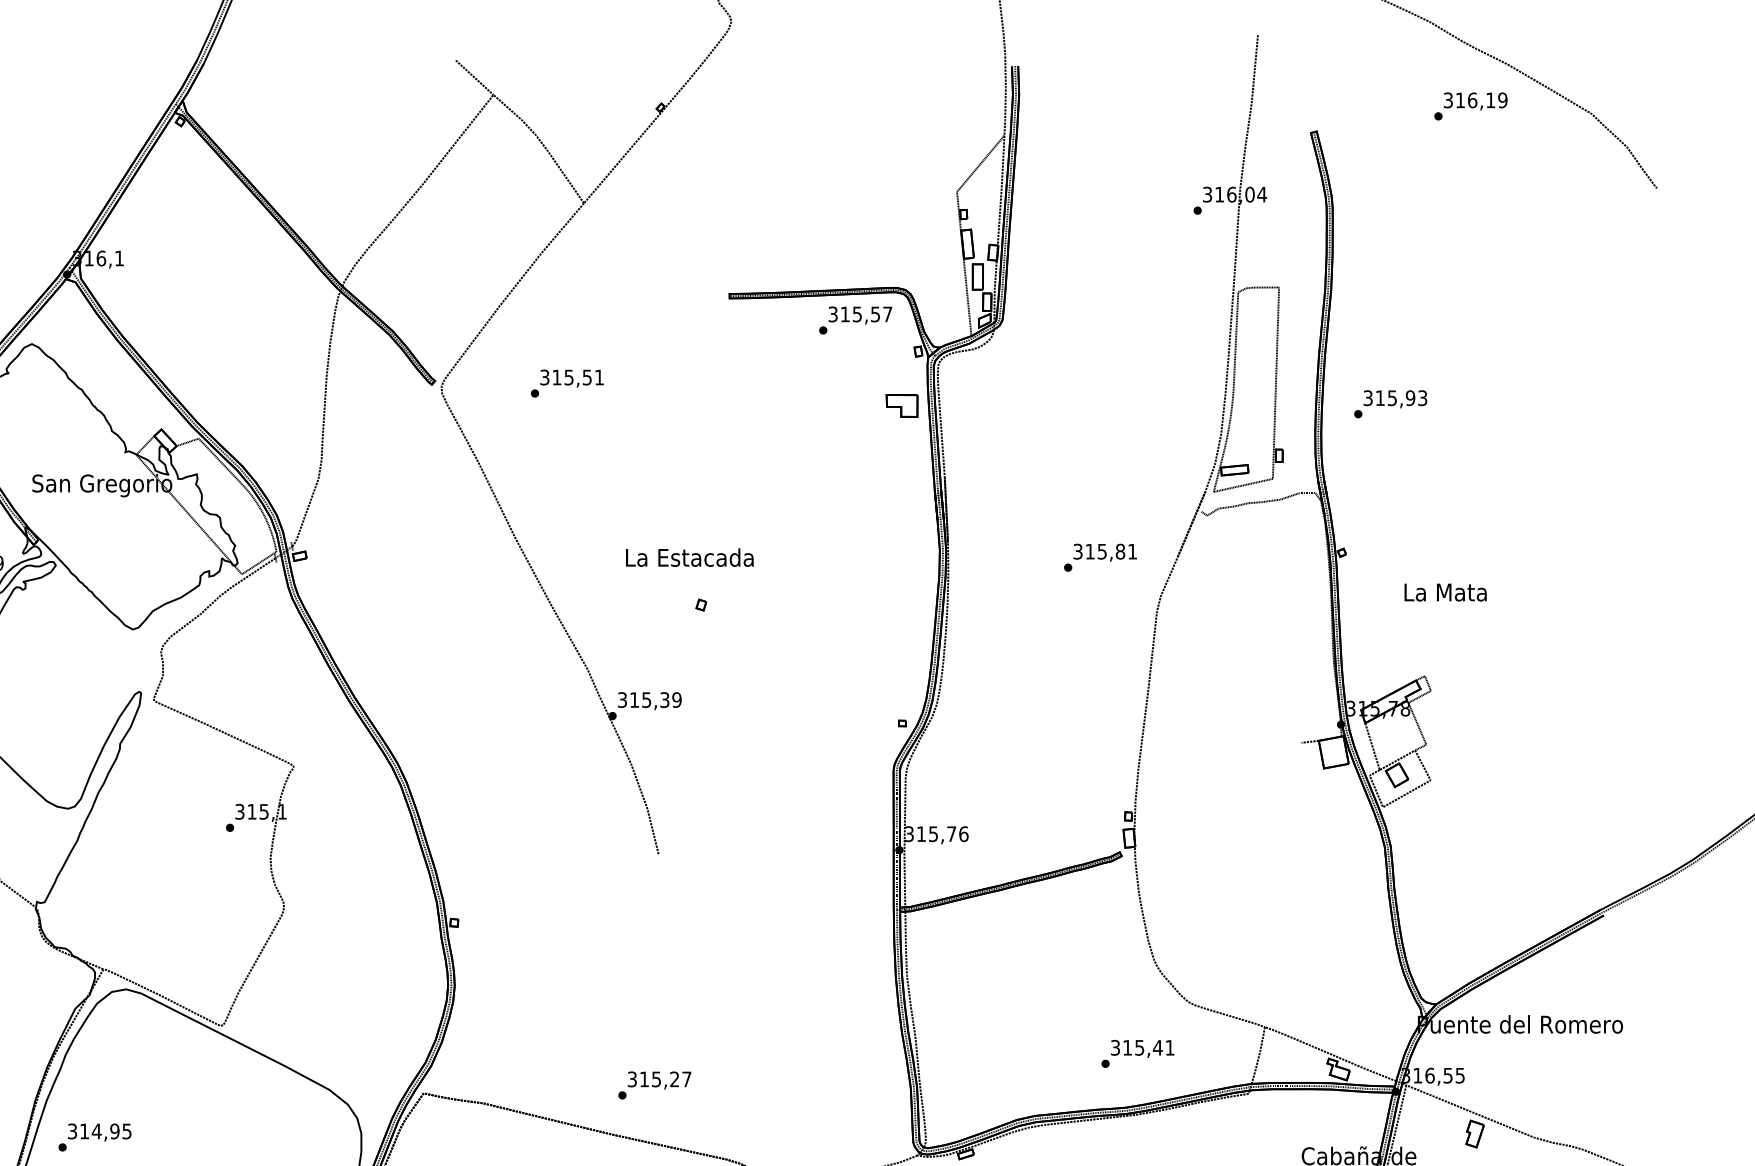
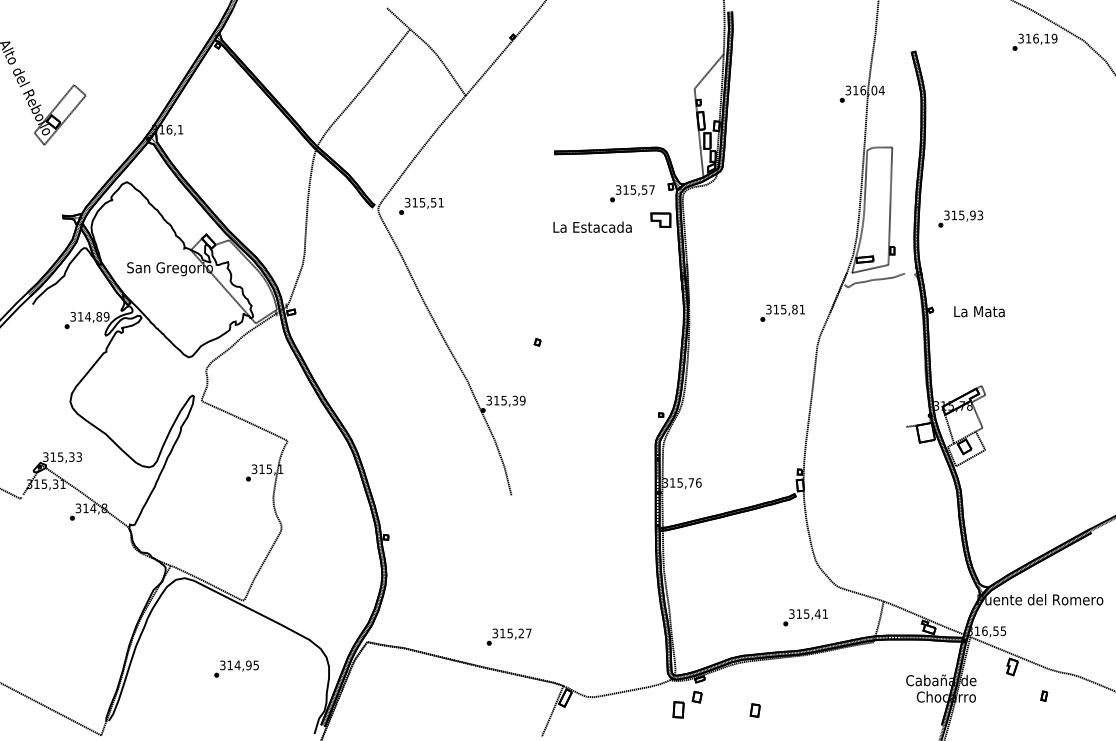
text: (1470, 105) -> (1034, 41), moved
text: (855, 320) -> (632, 193), moved
text: (567, 382) -> (421, 205), moved
text: (689, 556) -> (592, 226), moved
text: (1445, 592) -> (979, 311), moved
text: (94, 1136) -> (236, 668), moved

